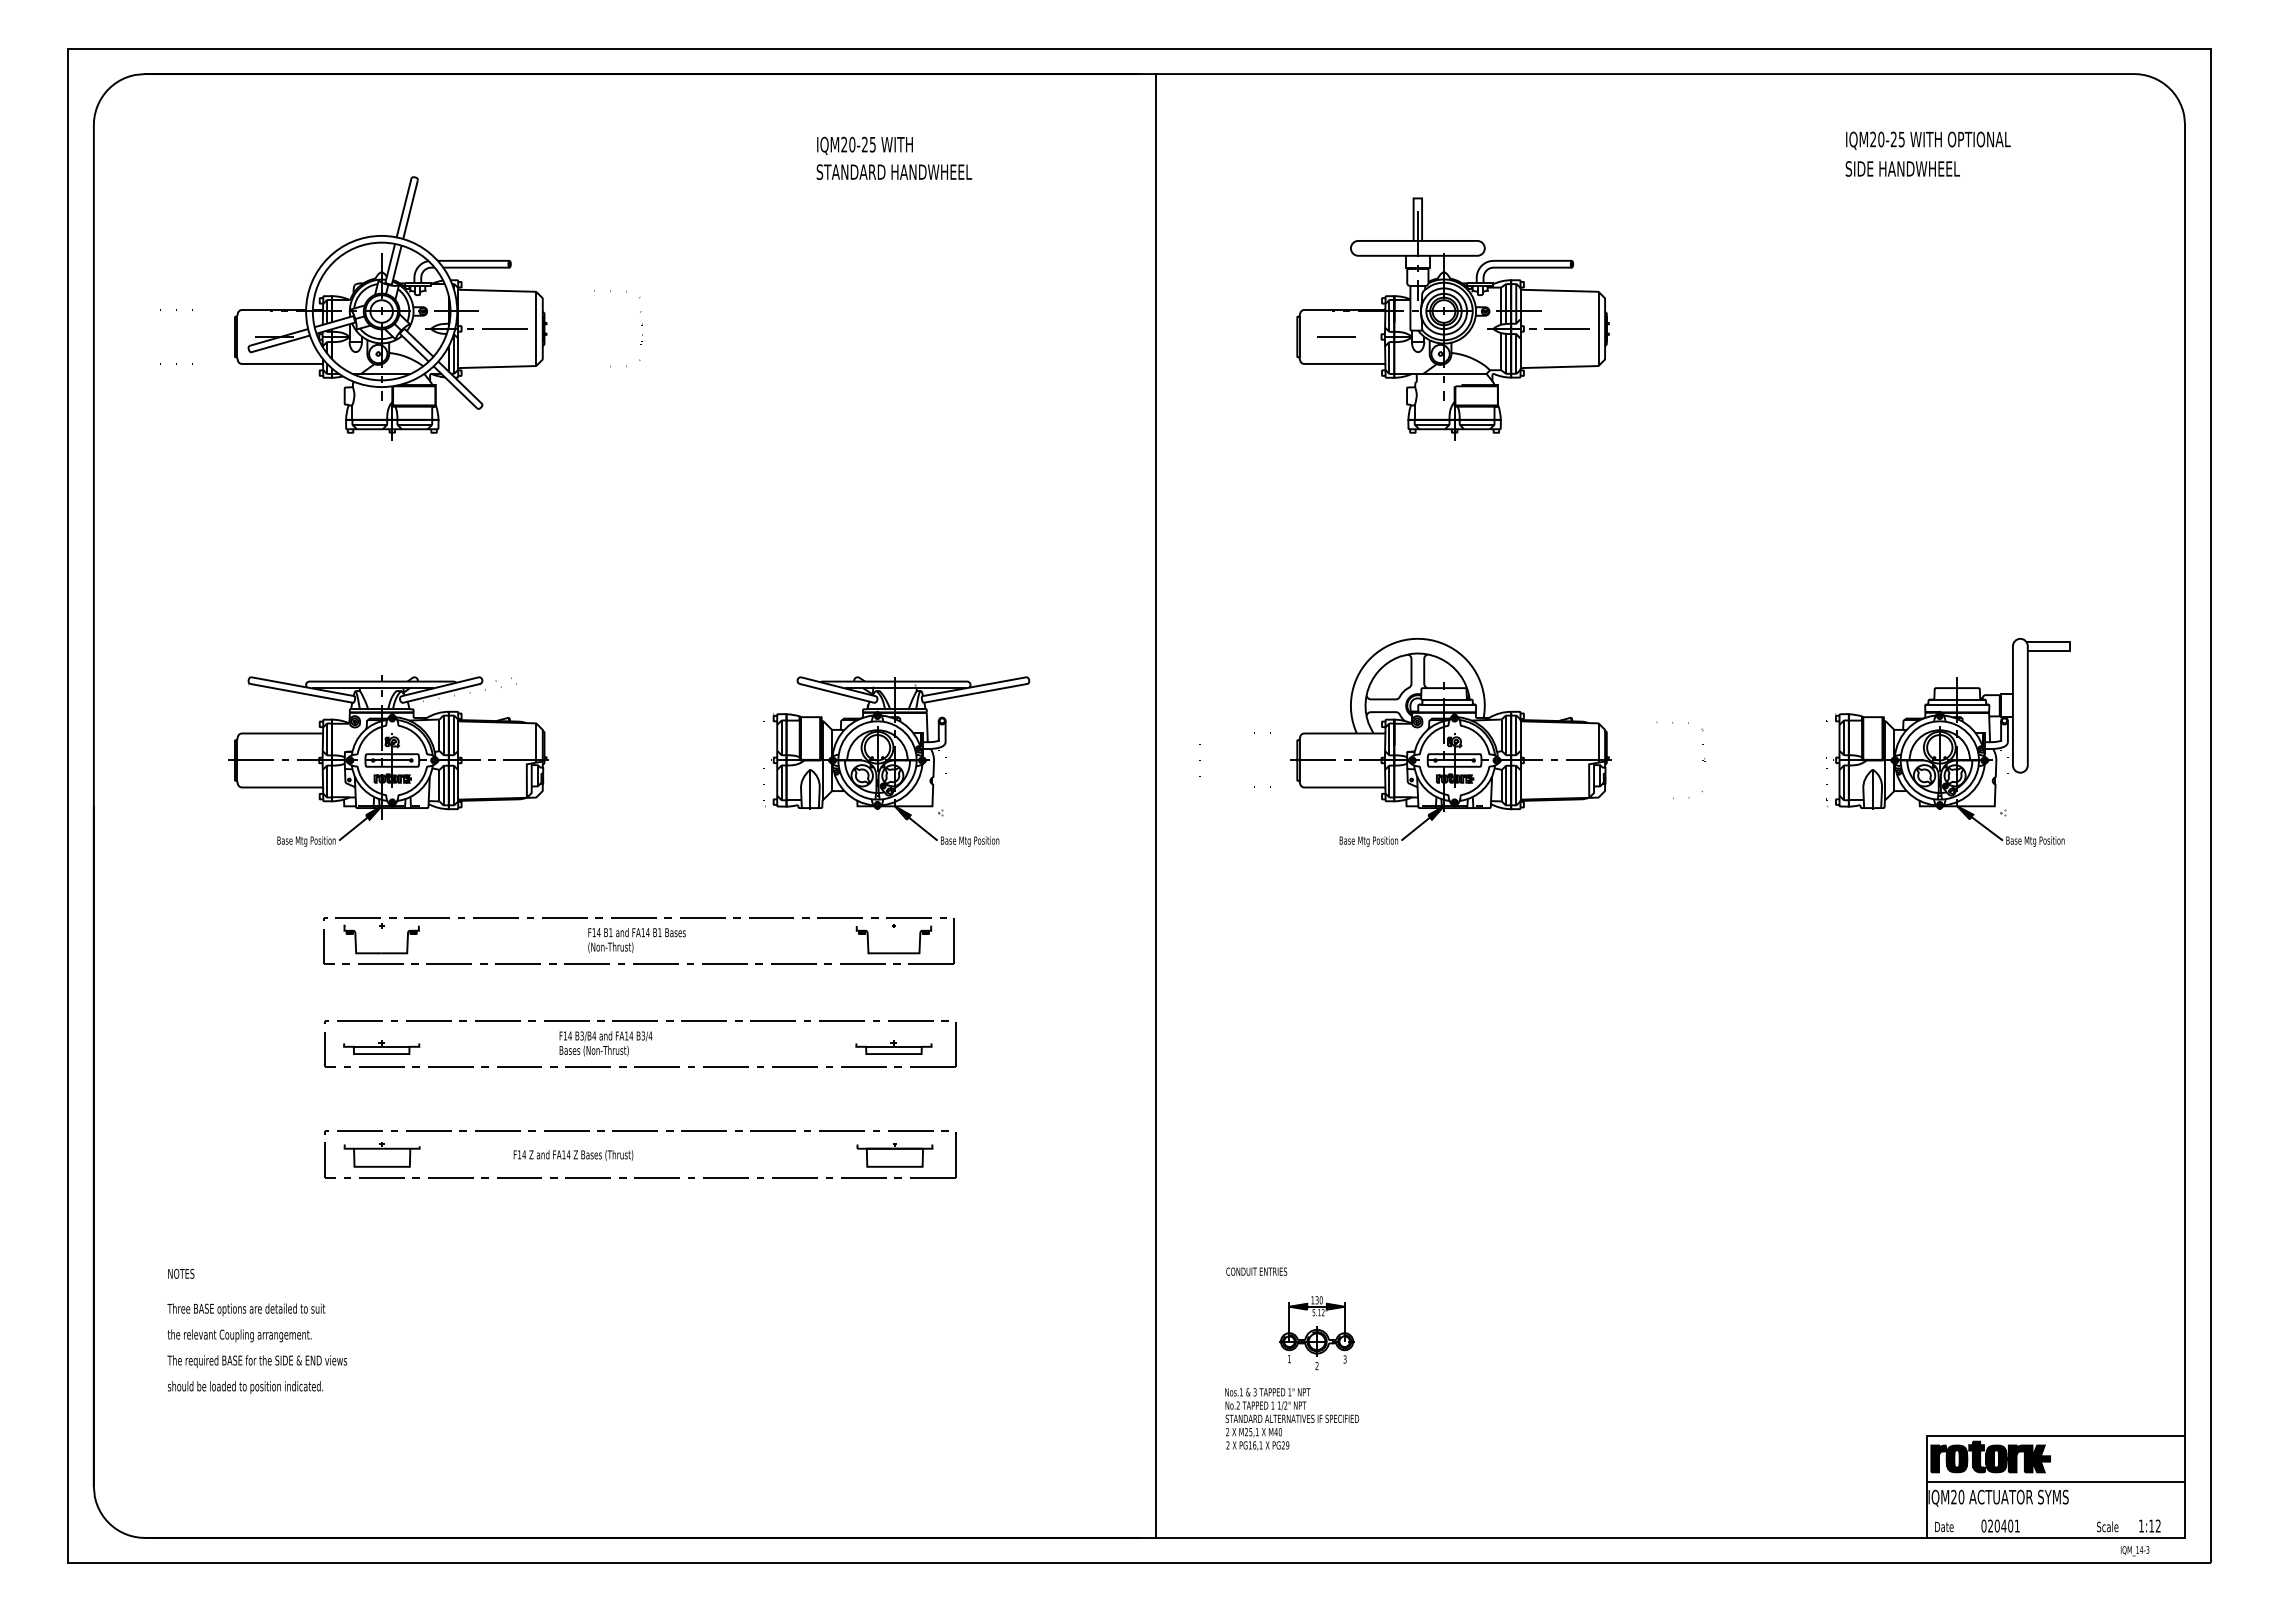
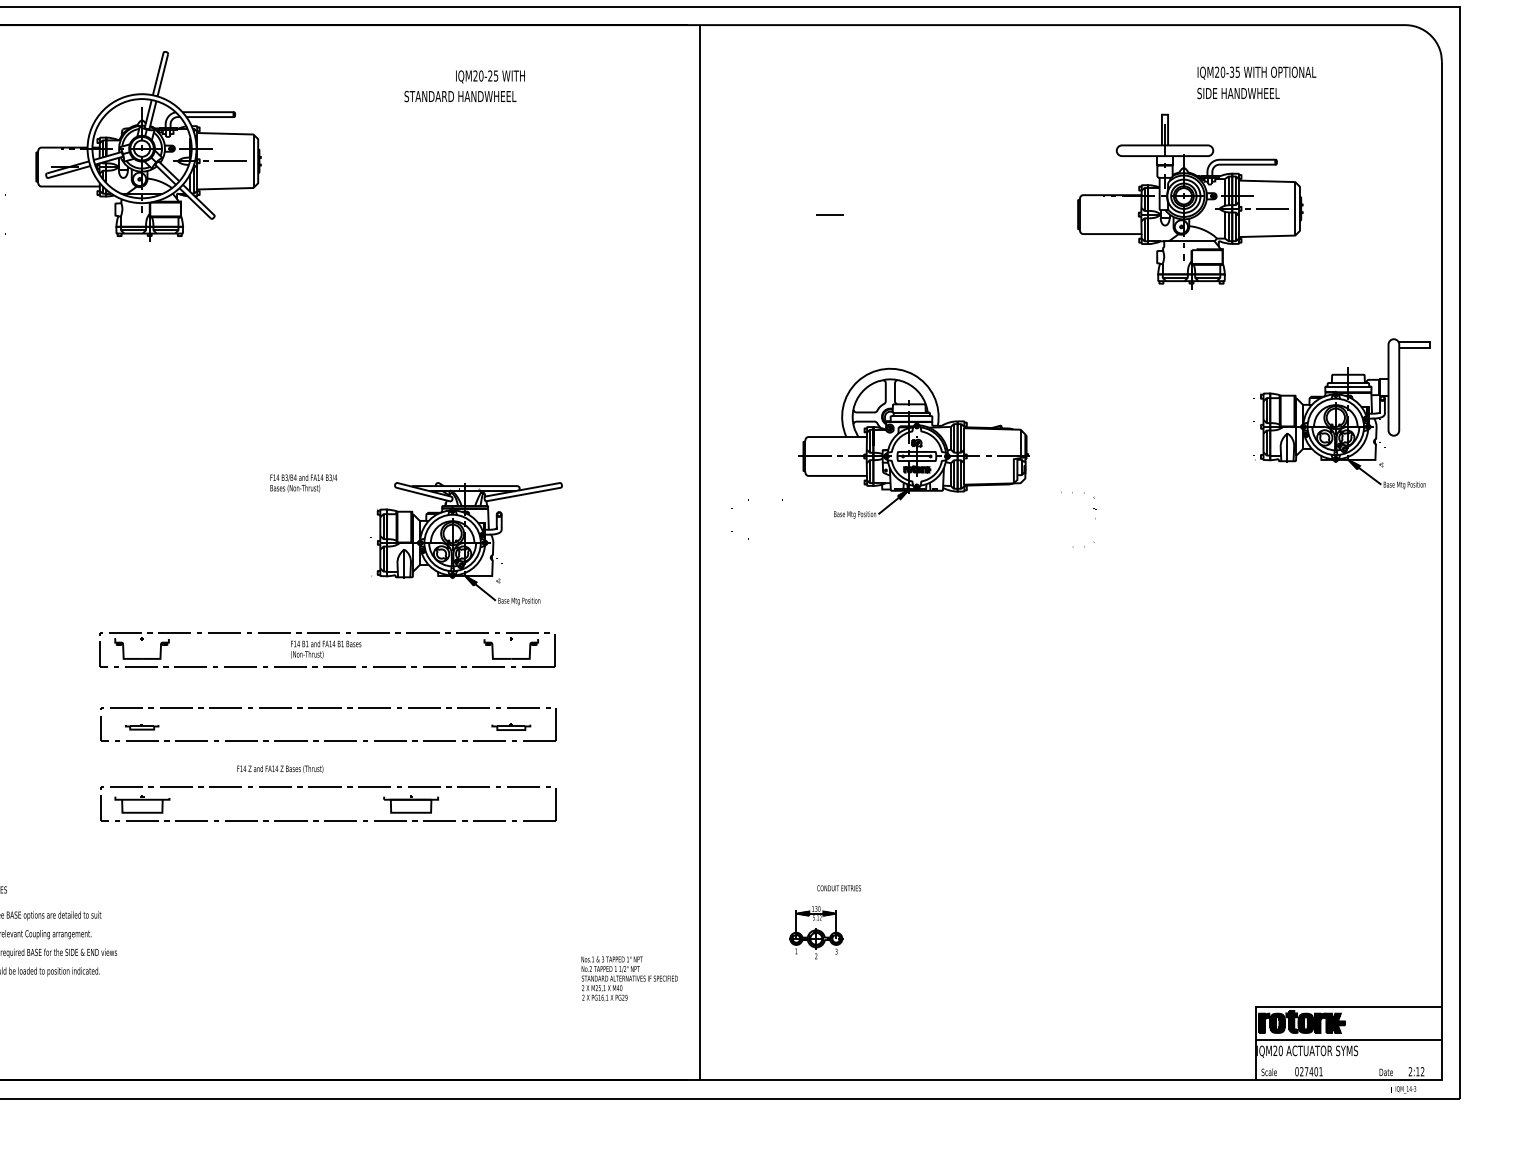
text: (1893, 139) -> (1231, 72), IQM20-25 -> IQM20-35
text: (894, 171) -> (460, 96), moved
part: (390, 308) -> (148, 146), moved
part: (1452, 318) -> (1189, 201), moved
part: (641, 325) -> (329, 206), removed
part: (1450, 741) -> (913, 442), moved
part: (1948, 742) -> (1342, 413), moved
part: (388, 760) -> (146, 519), removed
part: (896, 761) -> (466, 543), moved
text: (605, 1043) -> (303, 483), moved
part: (381, 1047) -> (141, 726), size x0.6
part: (893, 1047) -> (510, 726), size x0.7
text: (573, 1155) -> (280, 769), moved
part: (894, 1155) -> (410, 804), moved
text: (1256, 1271) -> (838, 888), moved
text: (1291, 1419) -> (629, 979), moved
text: (1996, 1525) -> (1306, 1071), 020401 -> 027401
text: (2141, 1525) -> (1410, 1071), 1:12 -> 2:12
text: (1945, 1526) -> (1269, 1072), Date -> Scale
text: (2107, 1526) -> (1386, 1072), Scale -> Date

